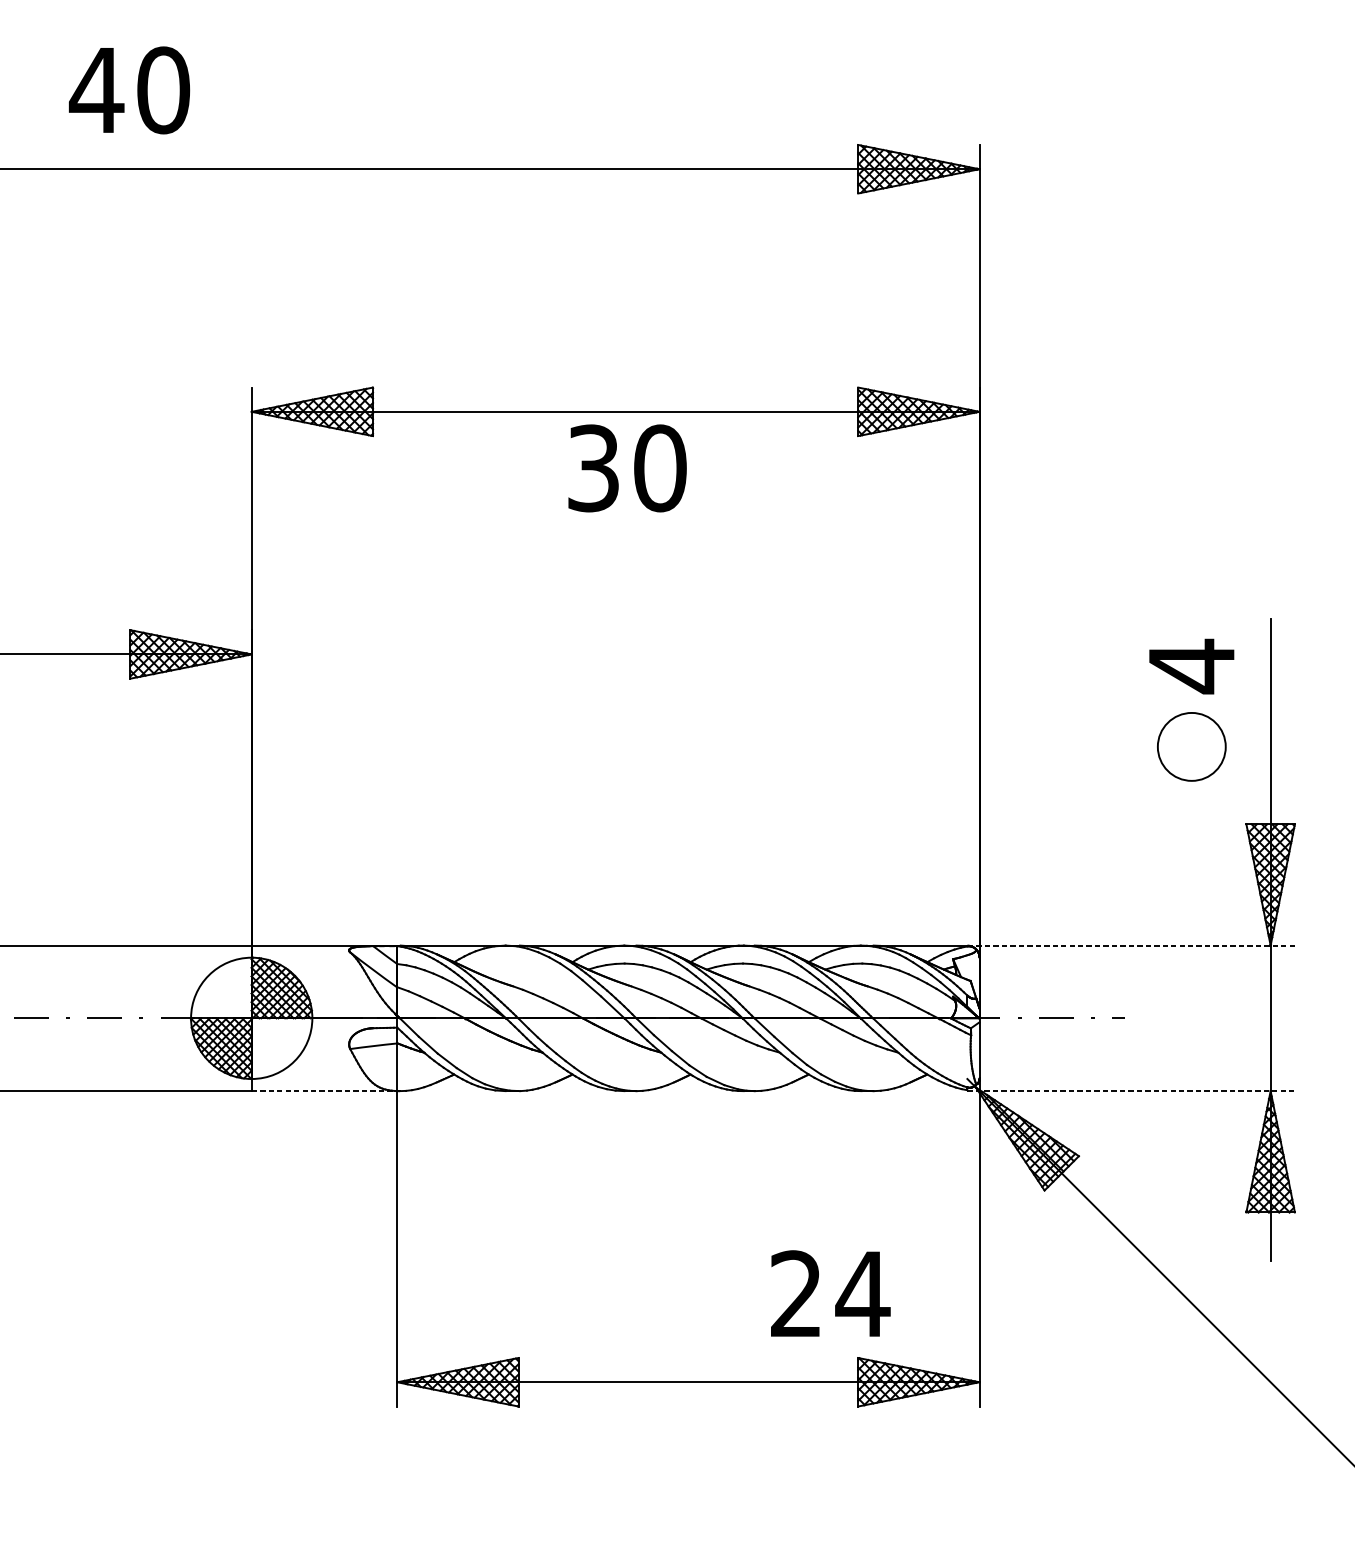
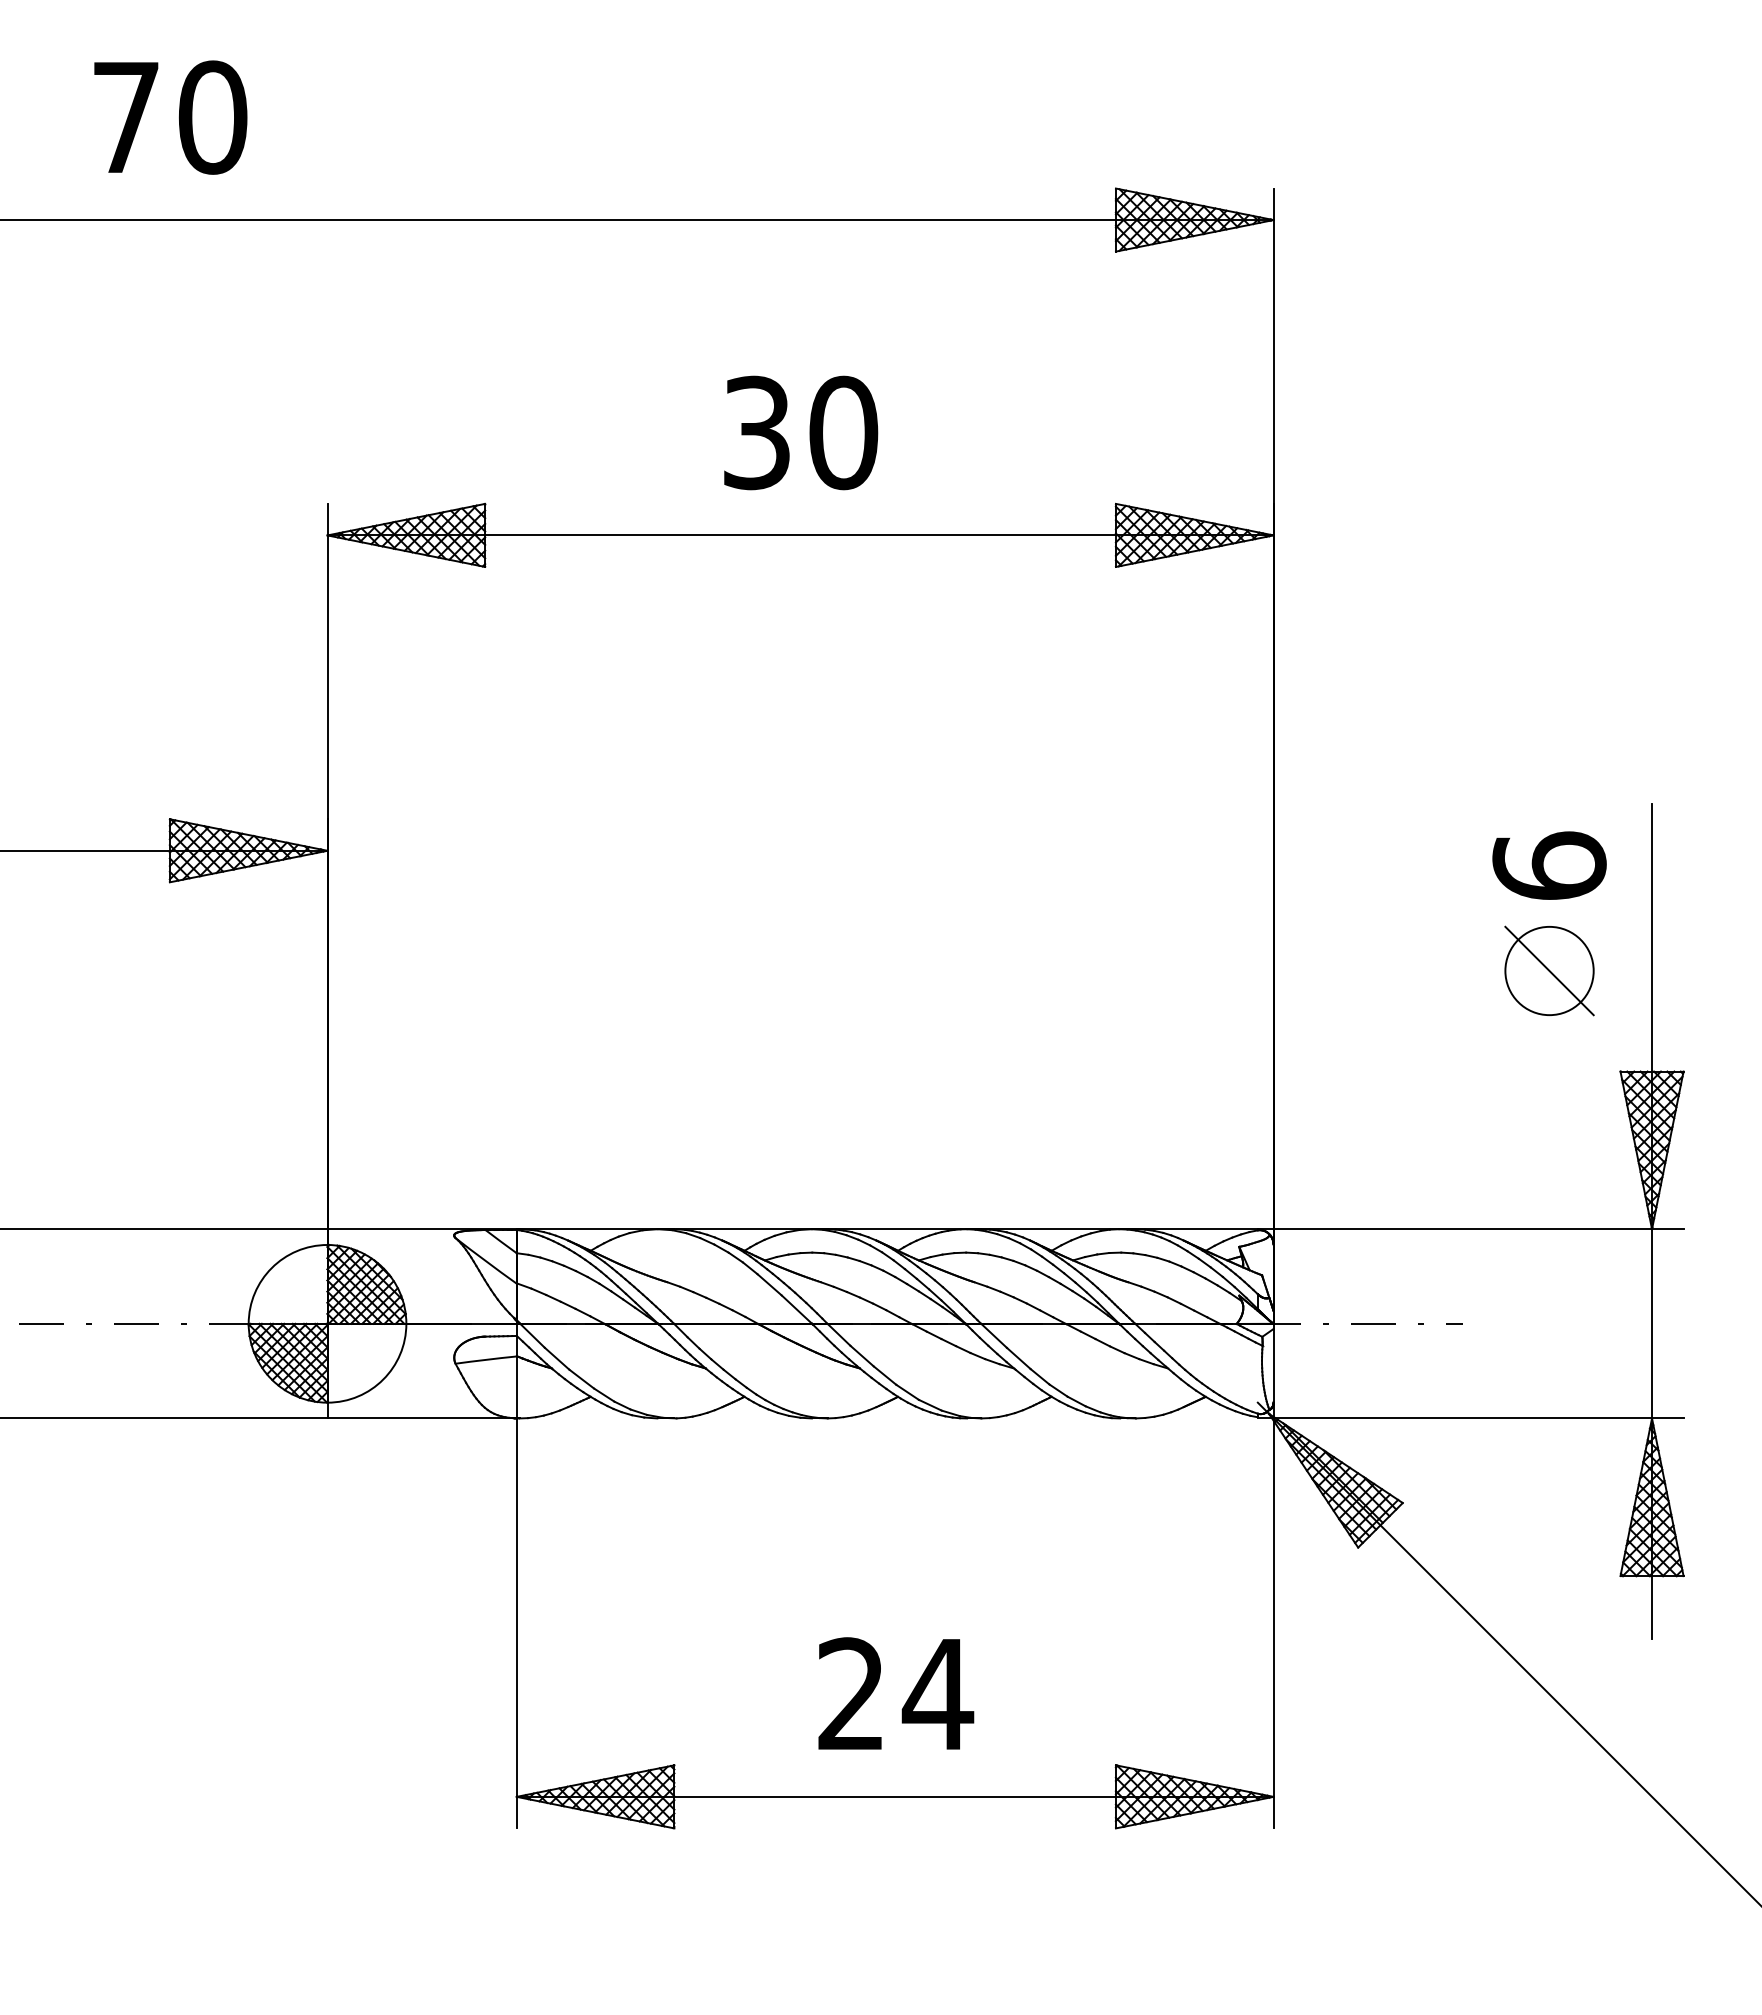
text: (96, 90) -> (125, 117), 40 -> 70
text: (627, 468) -> (801, 432), moved
text: (1191, 666) -> (1549, 866), 4 -> 6
line: (1191, 746) -> (1549, 970), added
line: (1131, 945) -> (1470, 1229), dashed -> solid
line: (324, 1091) -> (422, 1418), dashed -> solid
line: (1131, 1091) -> (1470, 1418), dashed -> solid
text: (830, 1293) -> (896, 1693), moved

